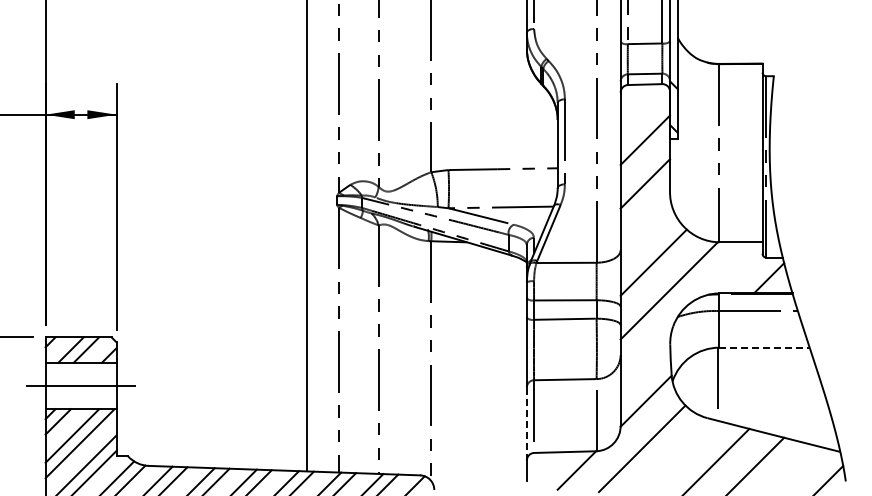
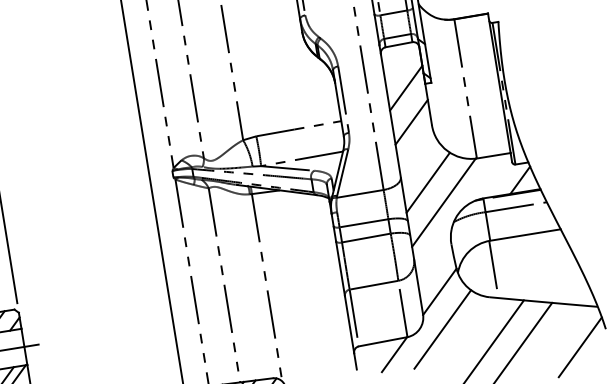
line: (765, 347) -> (526, 234), dashed -> solid
line: (526, 424) -> (349, 325), dashed -> solid

